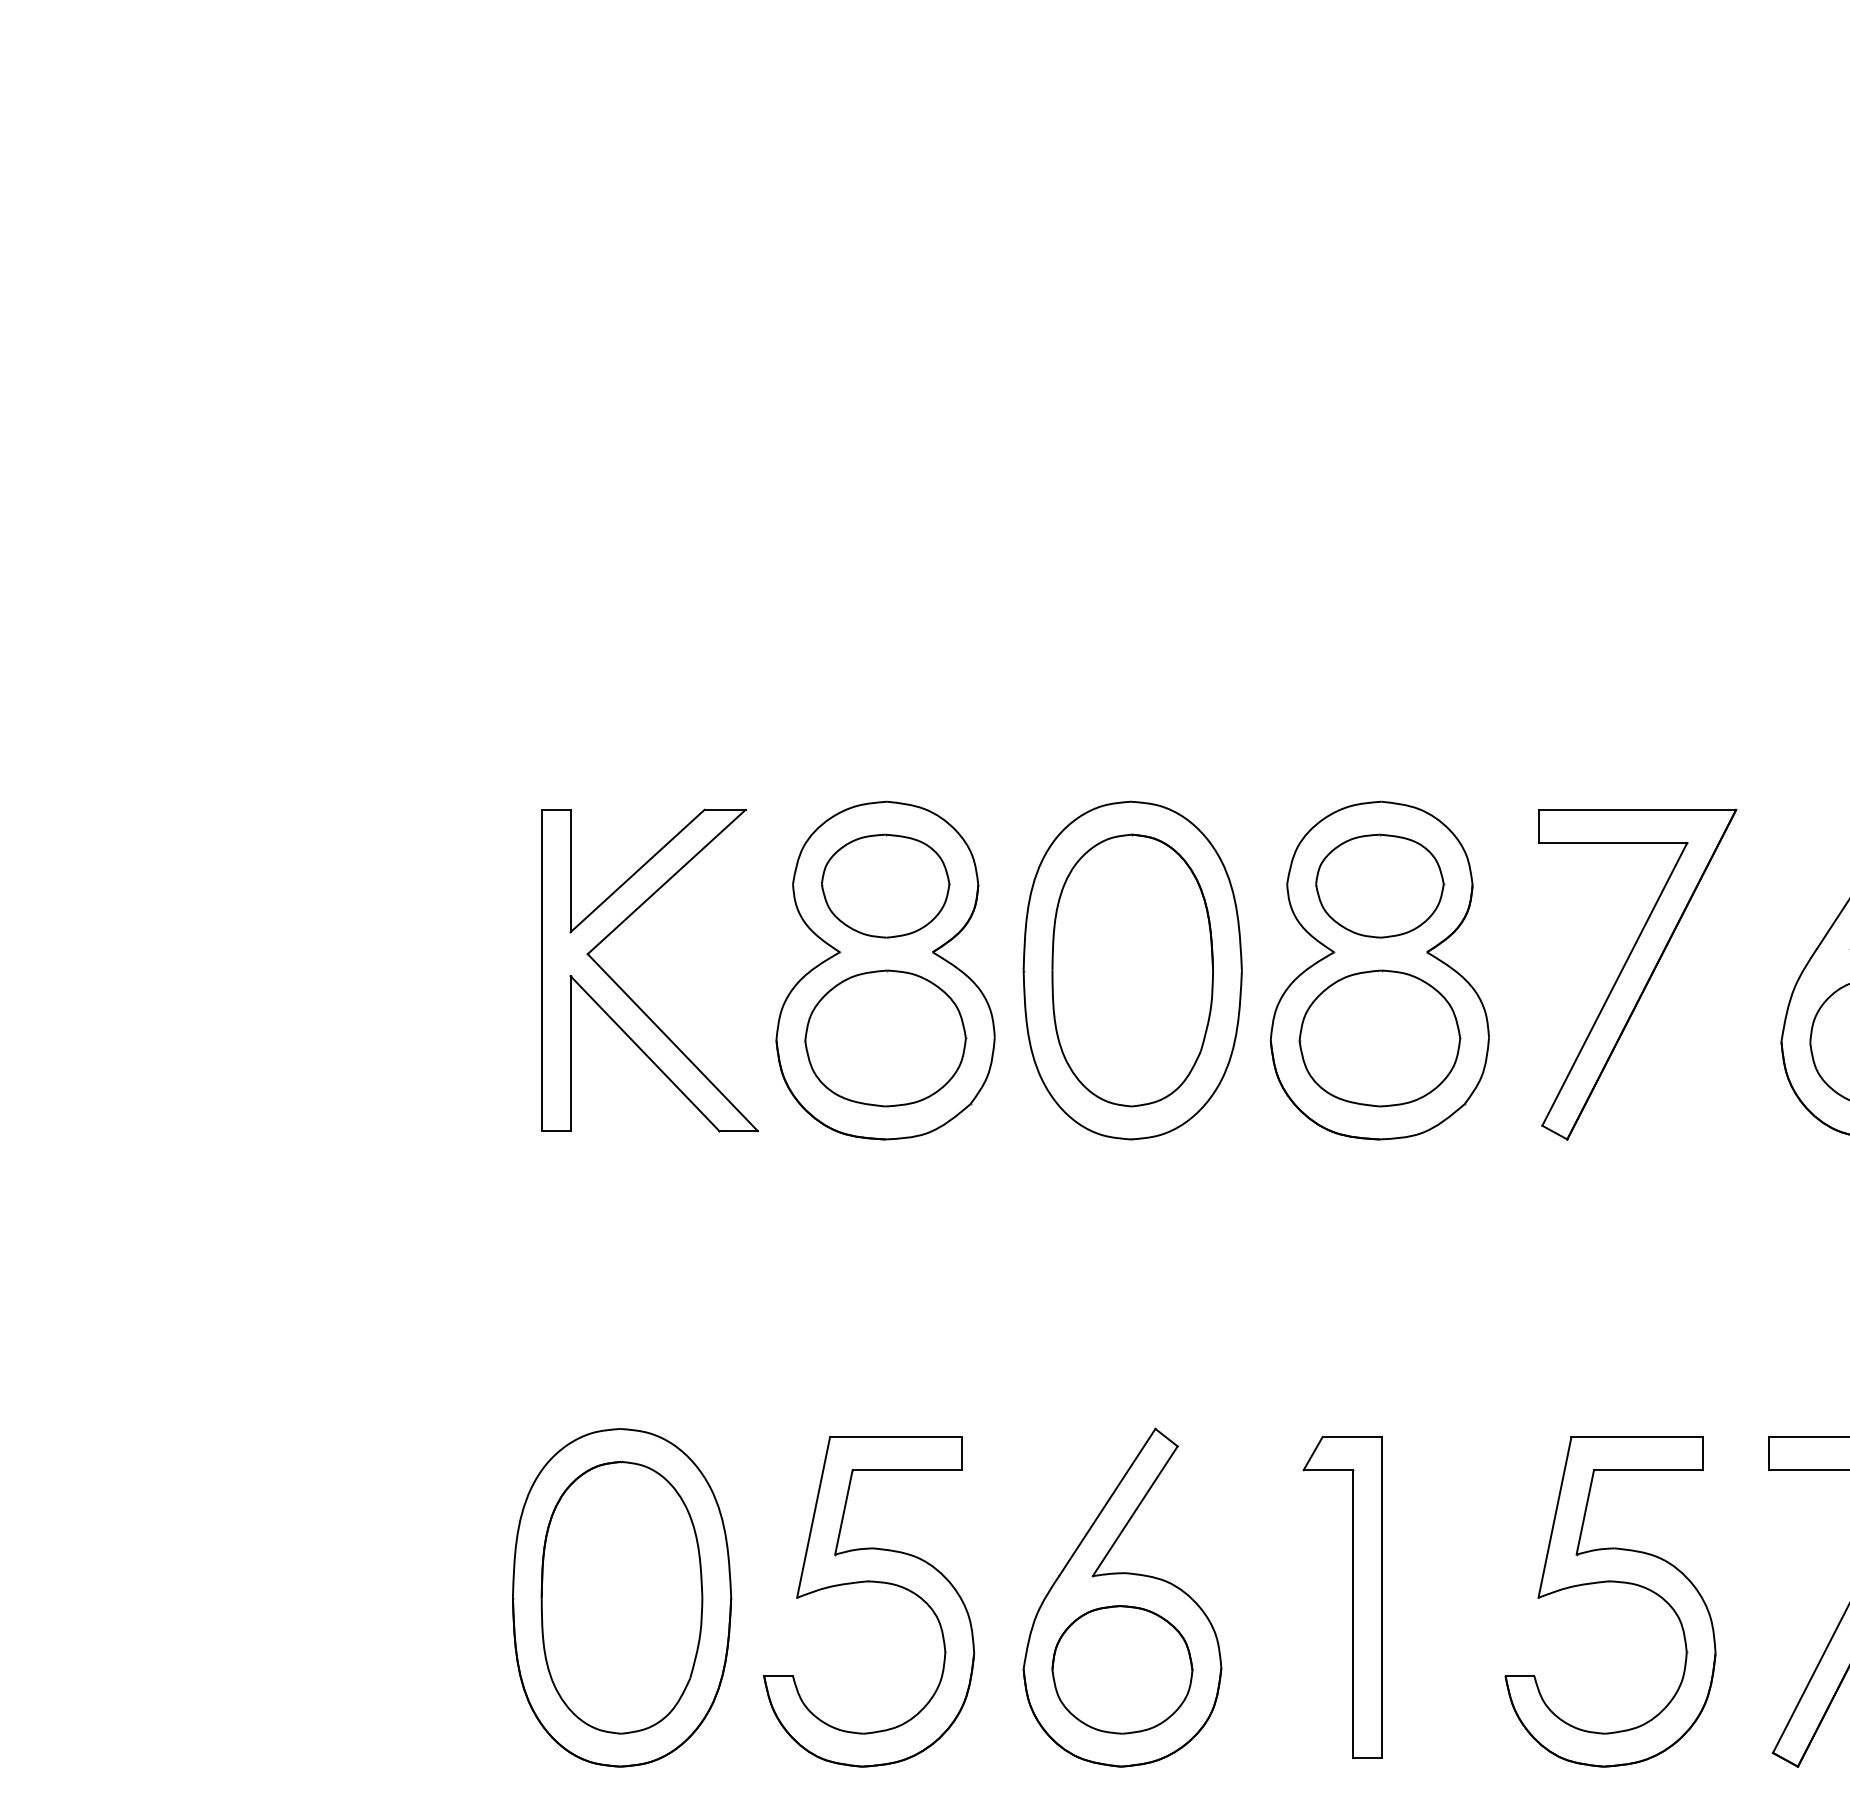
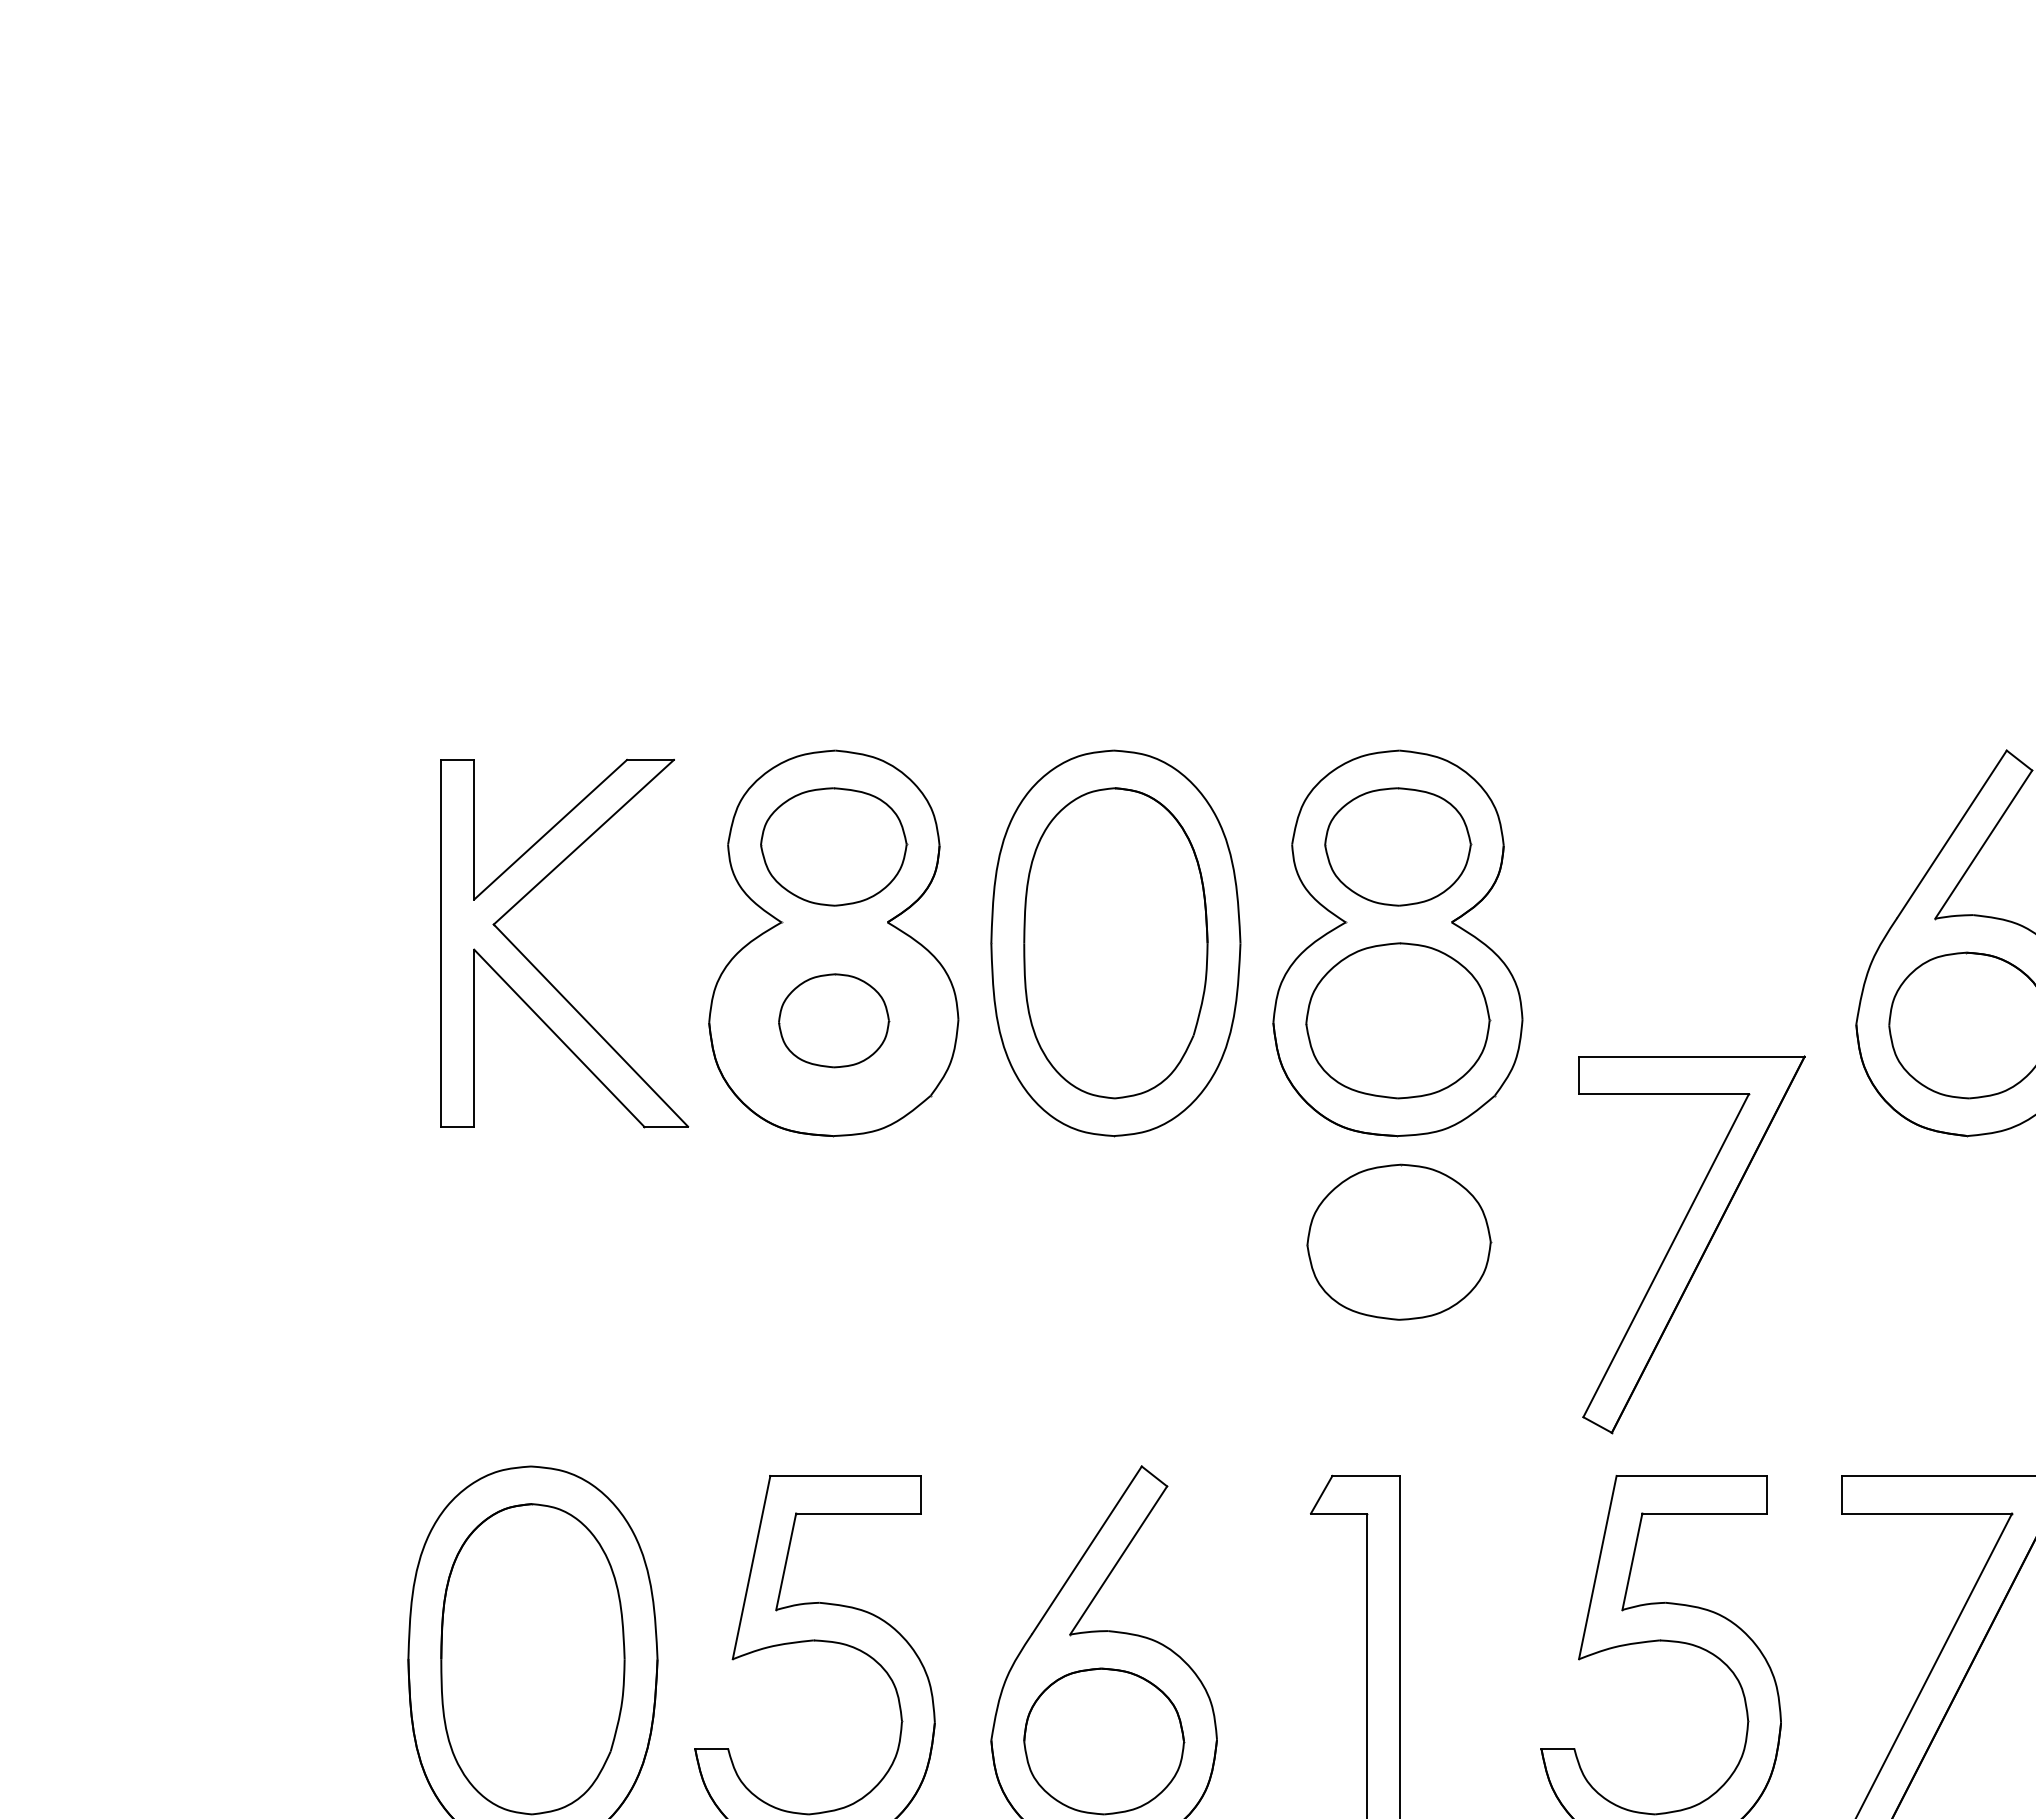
part: (1637, 974) -> (1691, 1244), moved
part: (885, 1038) -> (833, 1020), size x0.6
part: (1380, 1232) -> (1398, 1242), added

